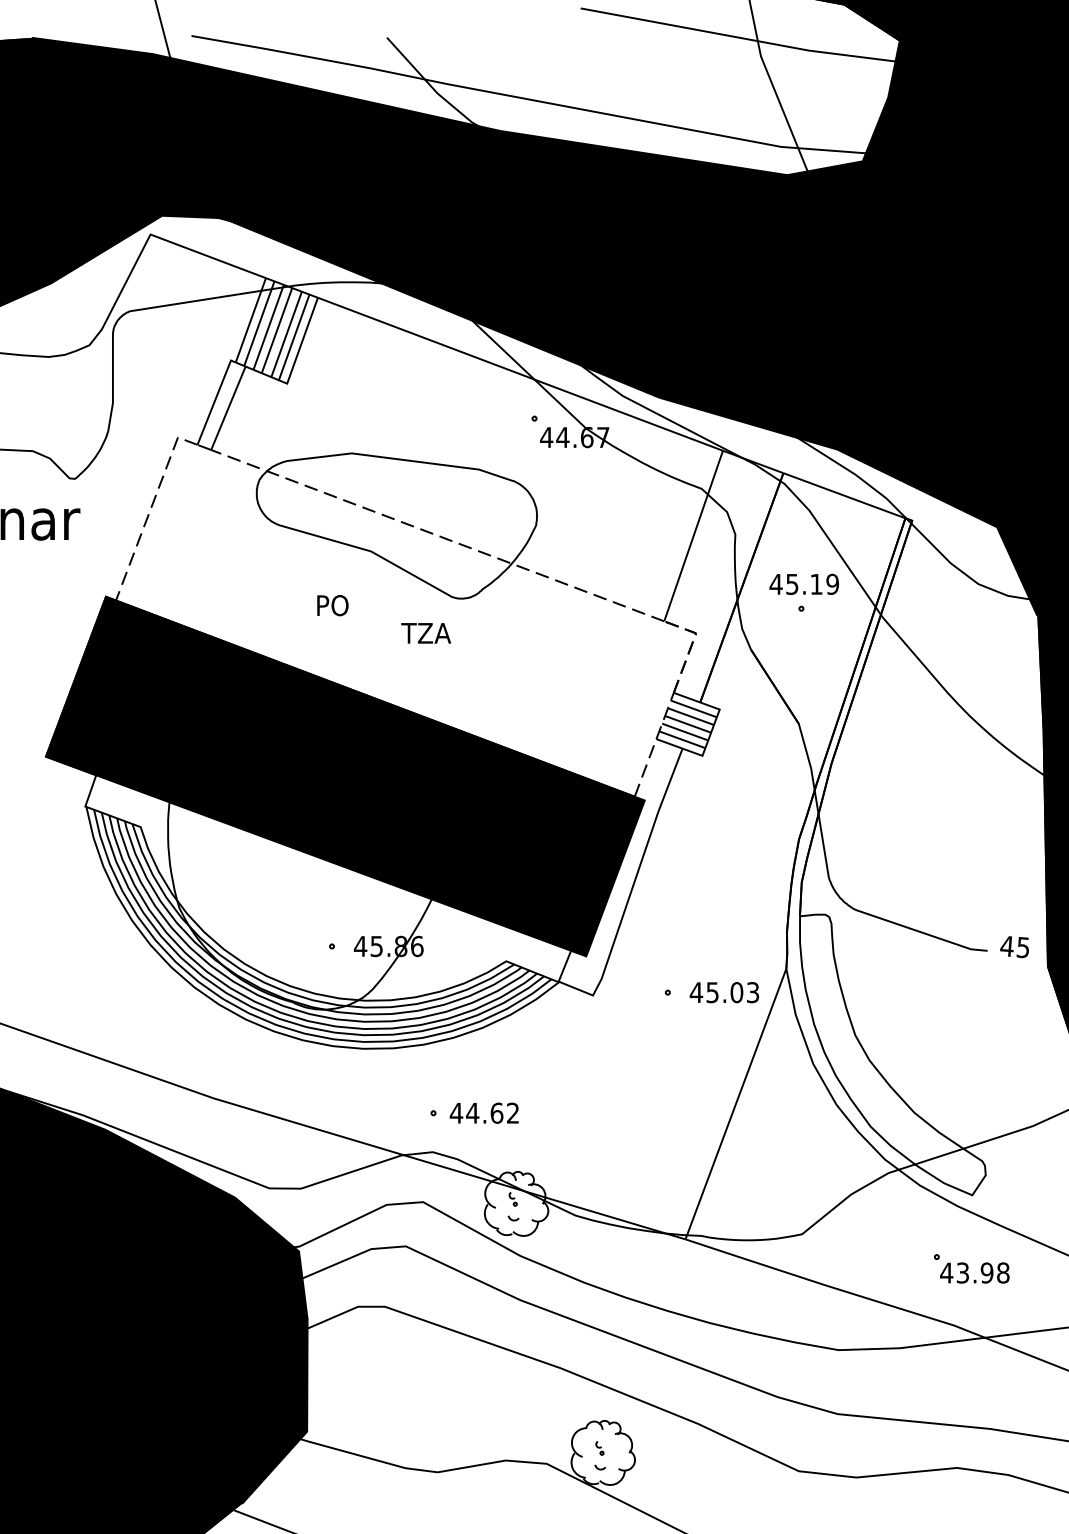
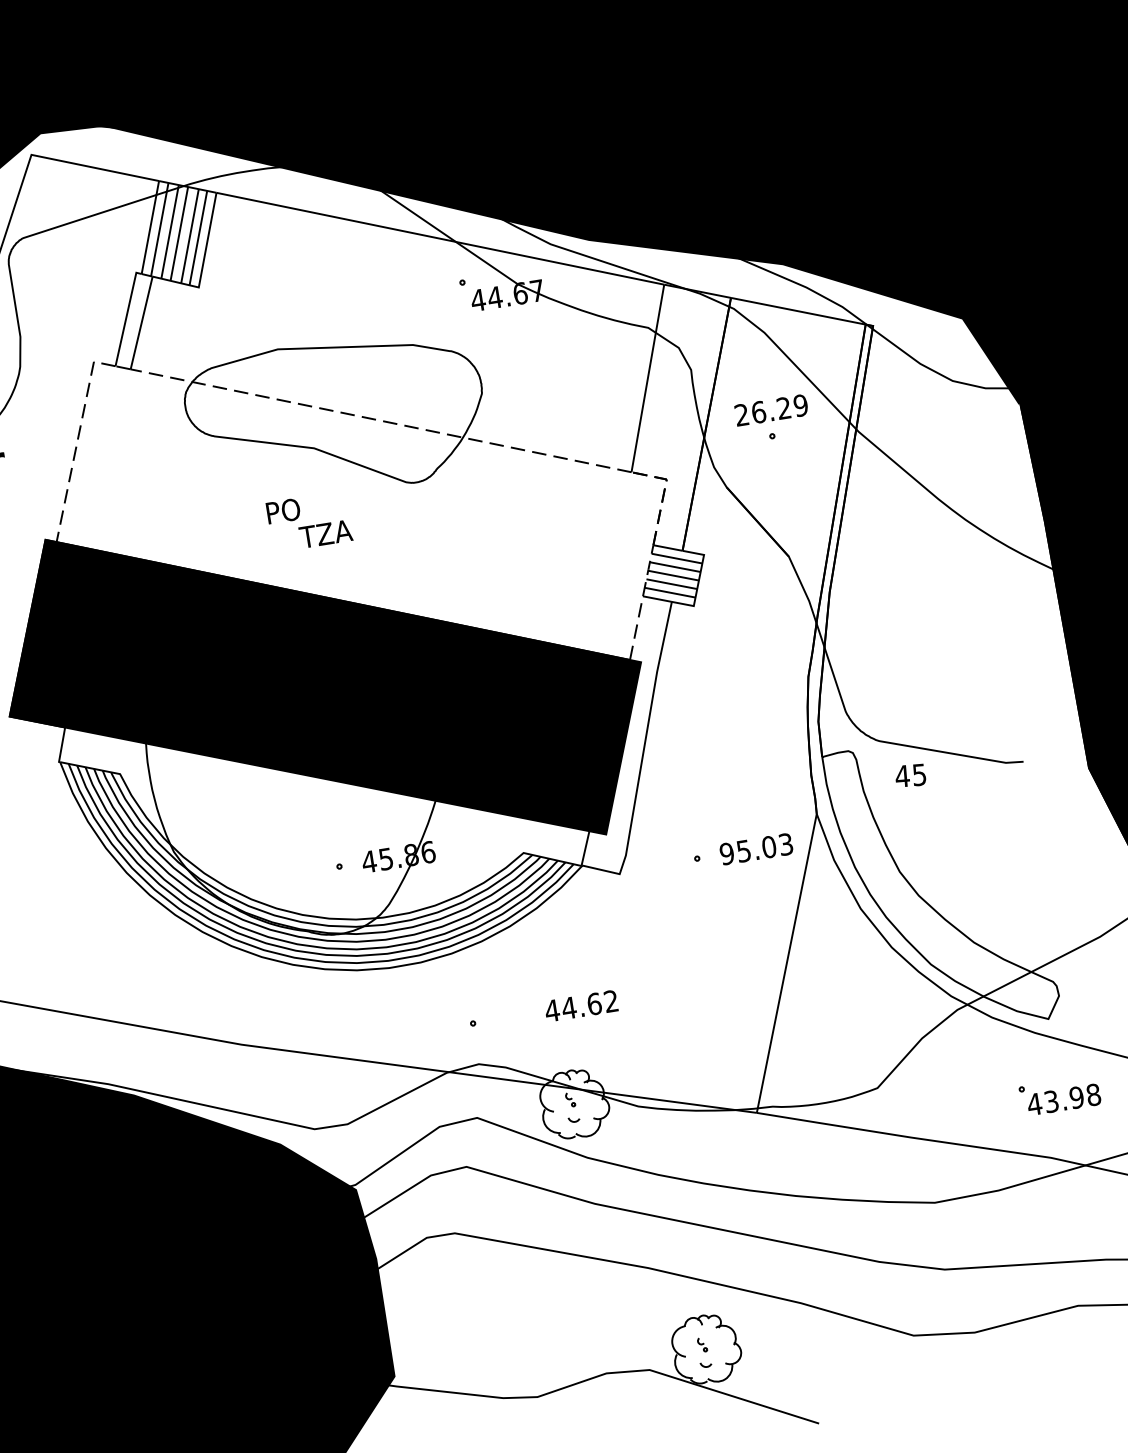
text: (795, 583) -> (761, 410), 45.19 -> 26.29
text: (426, 633) -> (326, 534), moved
text: (1014, 947) -> (910, 776), moved
text: (696, 992) -> (727, 853), 45.03 -> 95.03
text: (483, 1112) -> (580, 1005), moved

